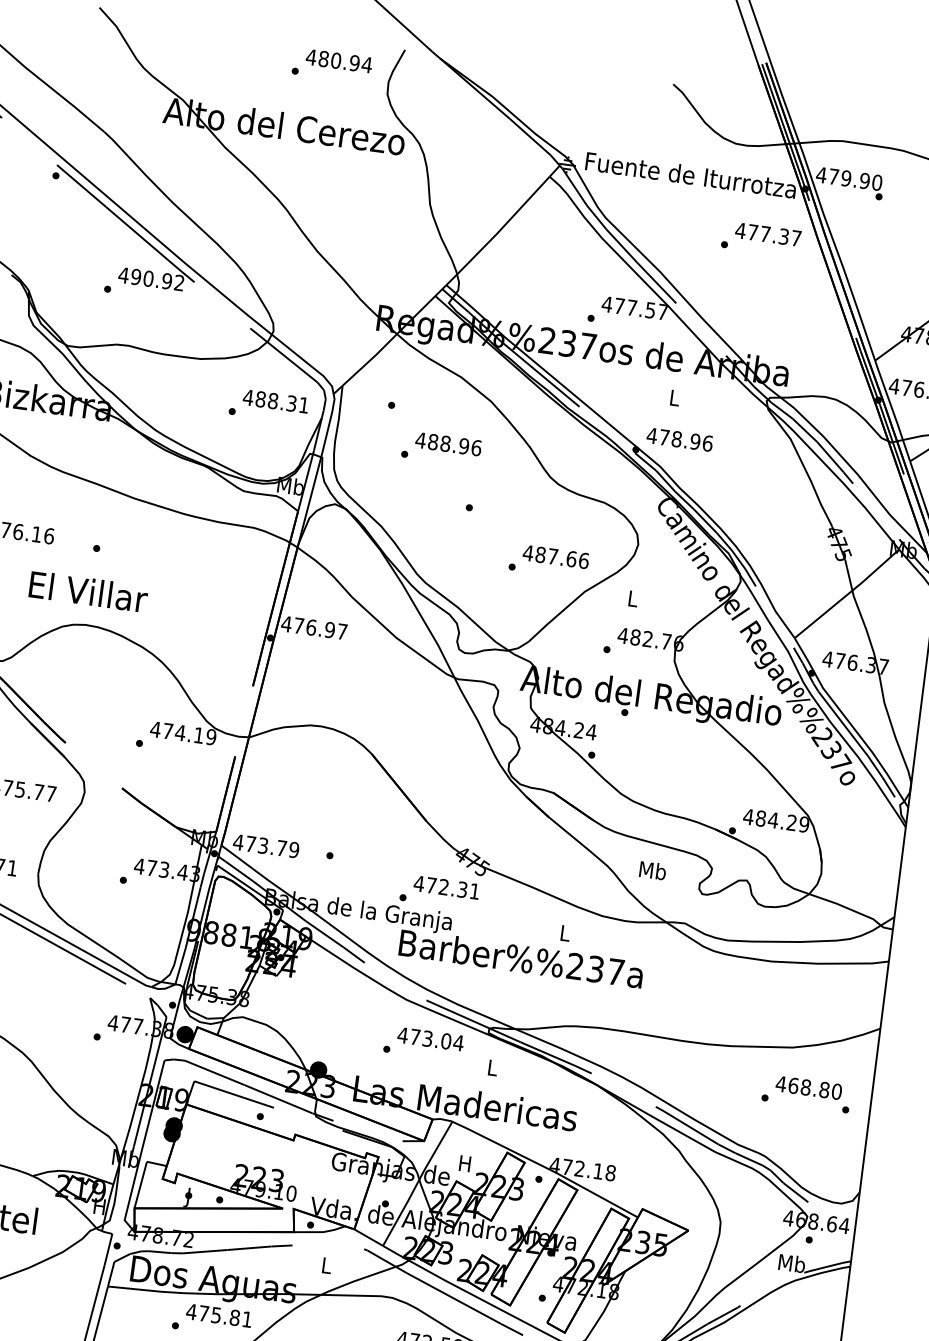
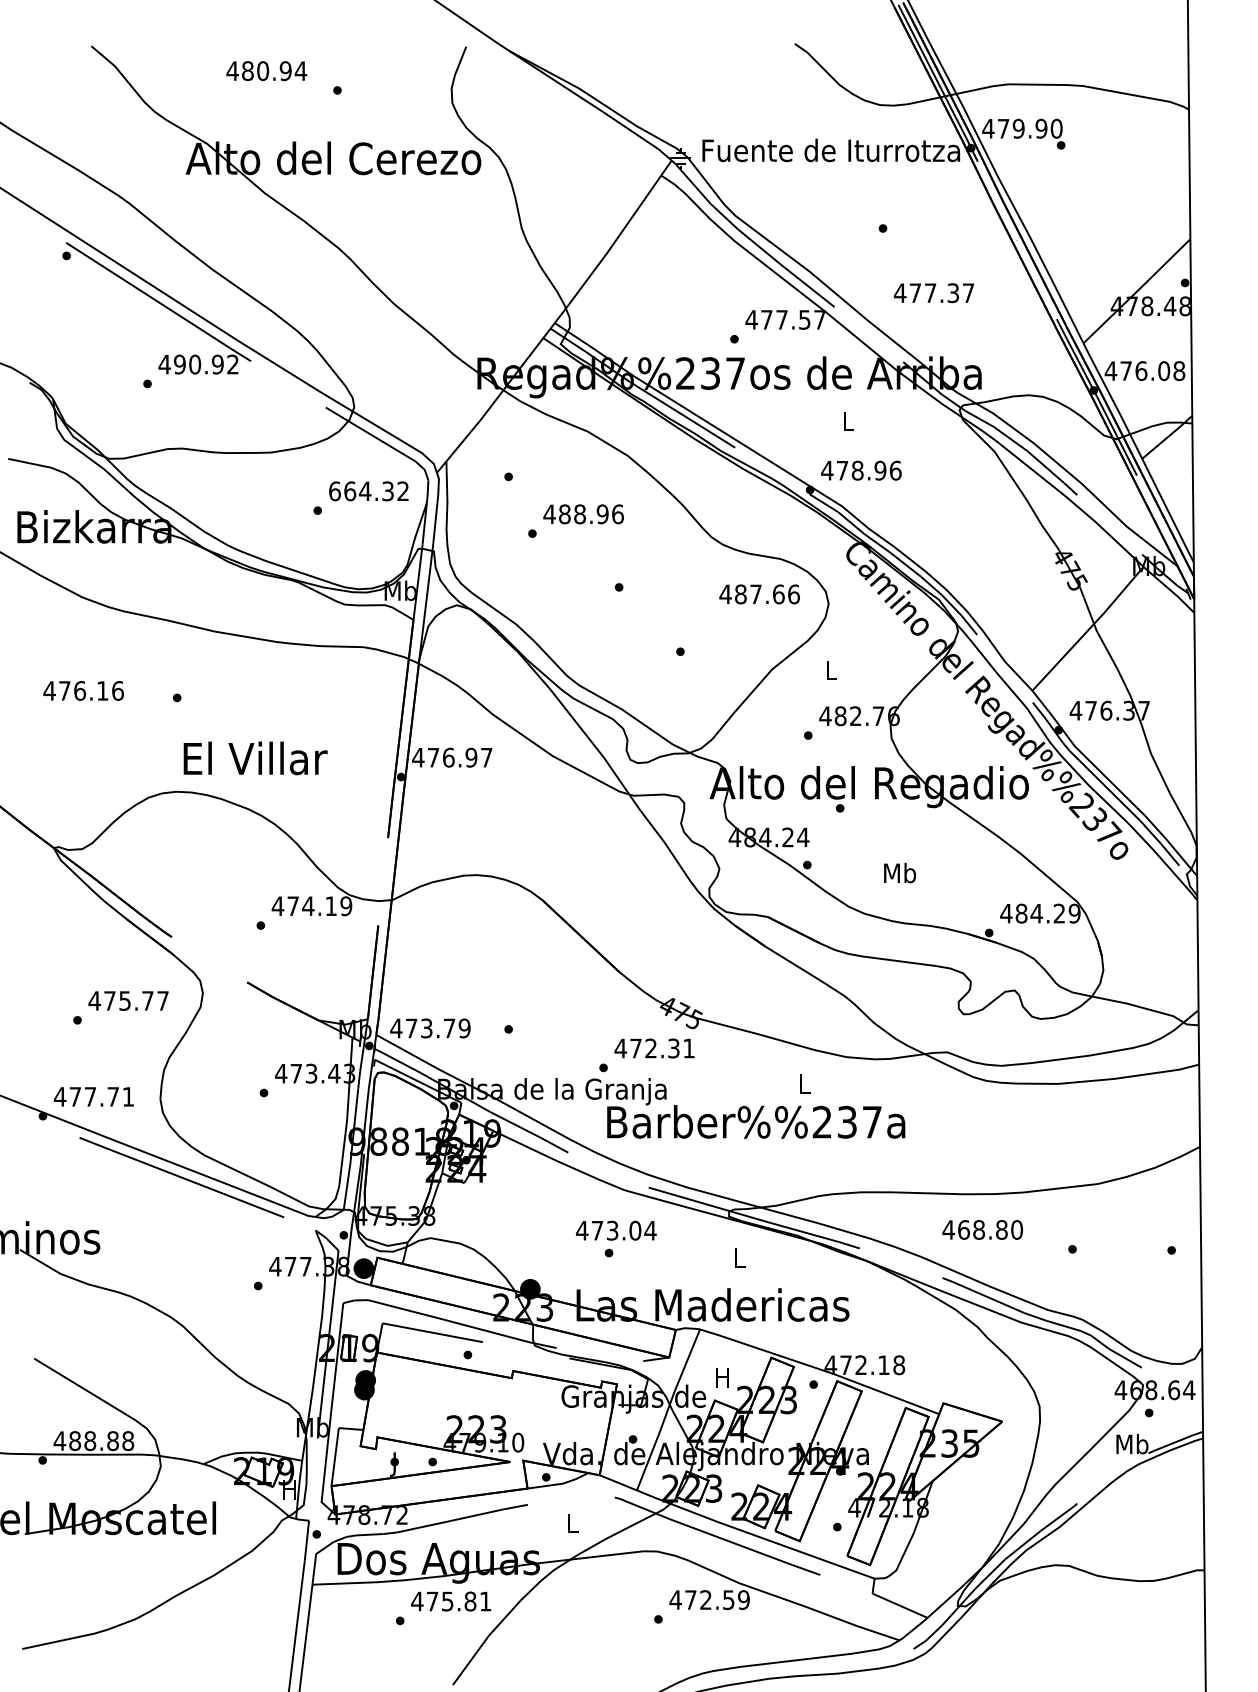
text: (338, 61) -> (266, 71), moved
text: (767, 234) -> (933, 293), moved
text: (275, 401) -> (368, 491), 488.31 -> 664.32
text: (555, 557) -> (759, 594), moved
text: (88, 591) -> (255, 758), moved
text: (653, 870) -> (900, 872), moved
text: (430, 1039) -> (616, 1230), moved
text: (808, 1087) -> (982, 1229), moved

